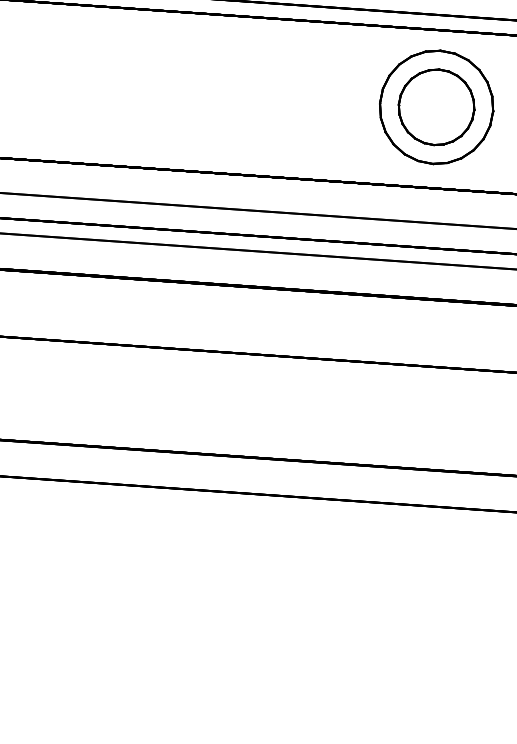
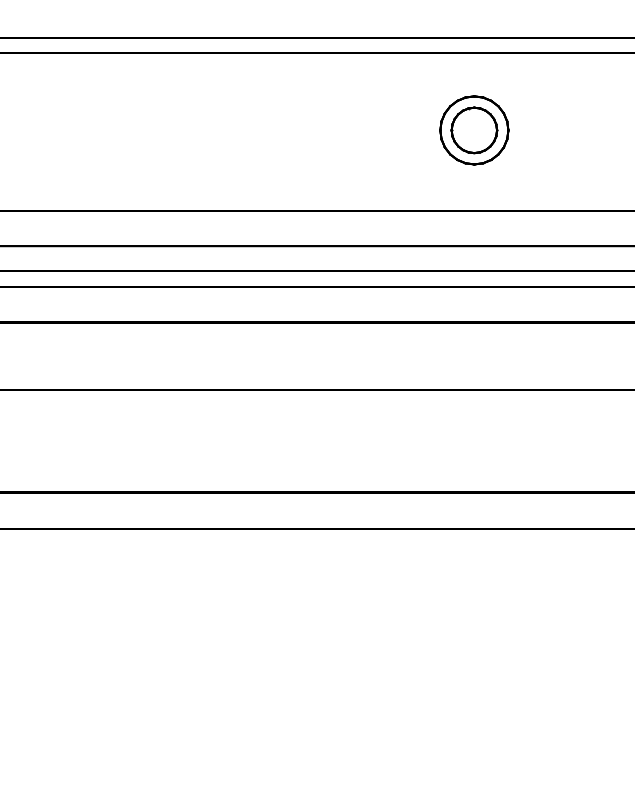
part: (436, 107) -> (474, 130), size x0.6

